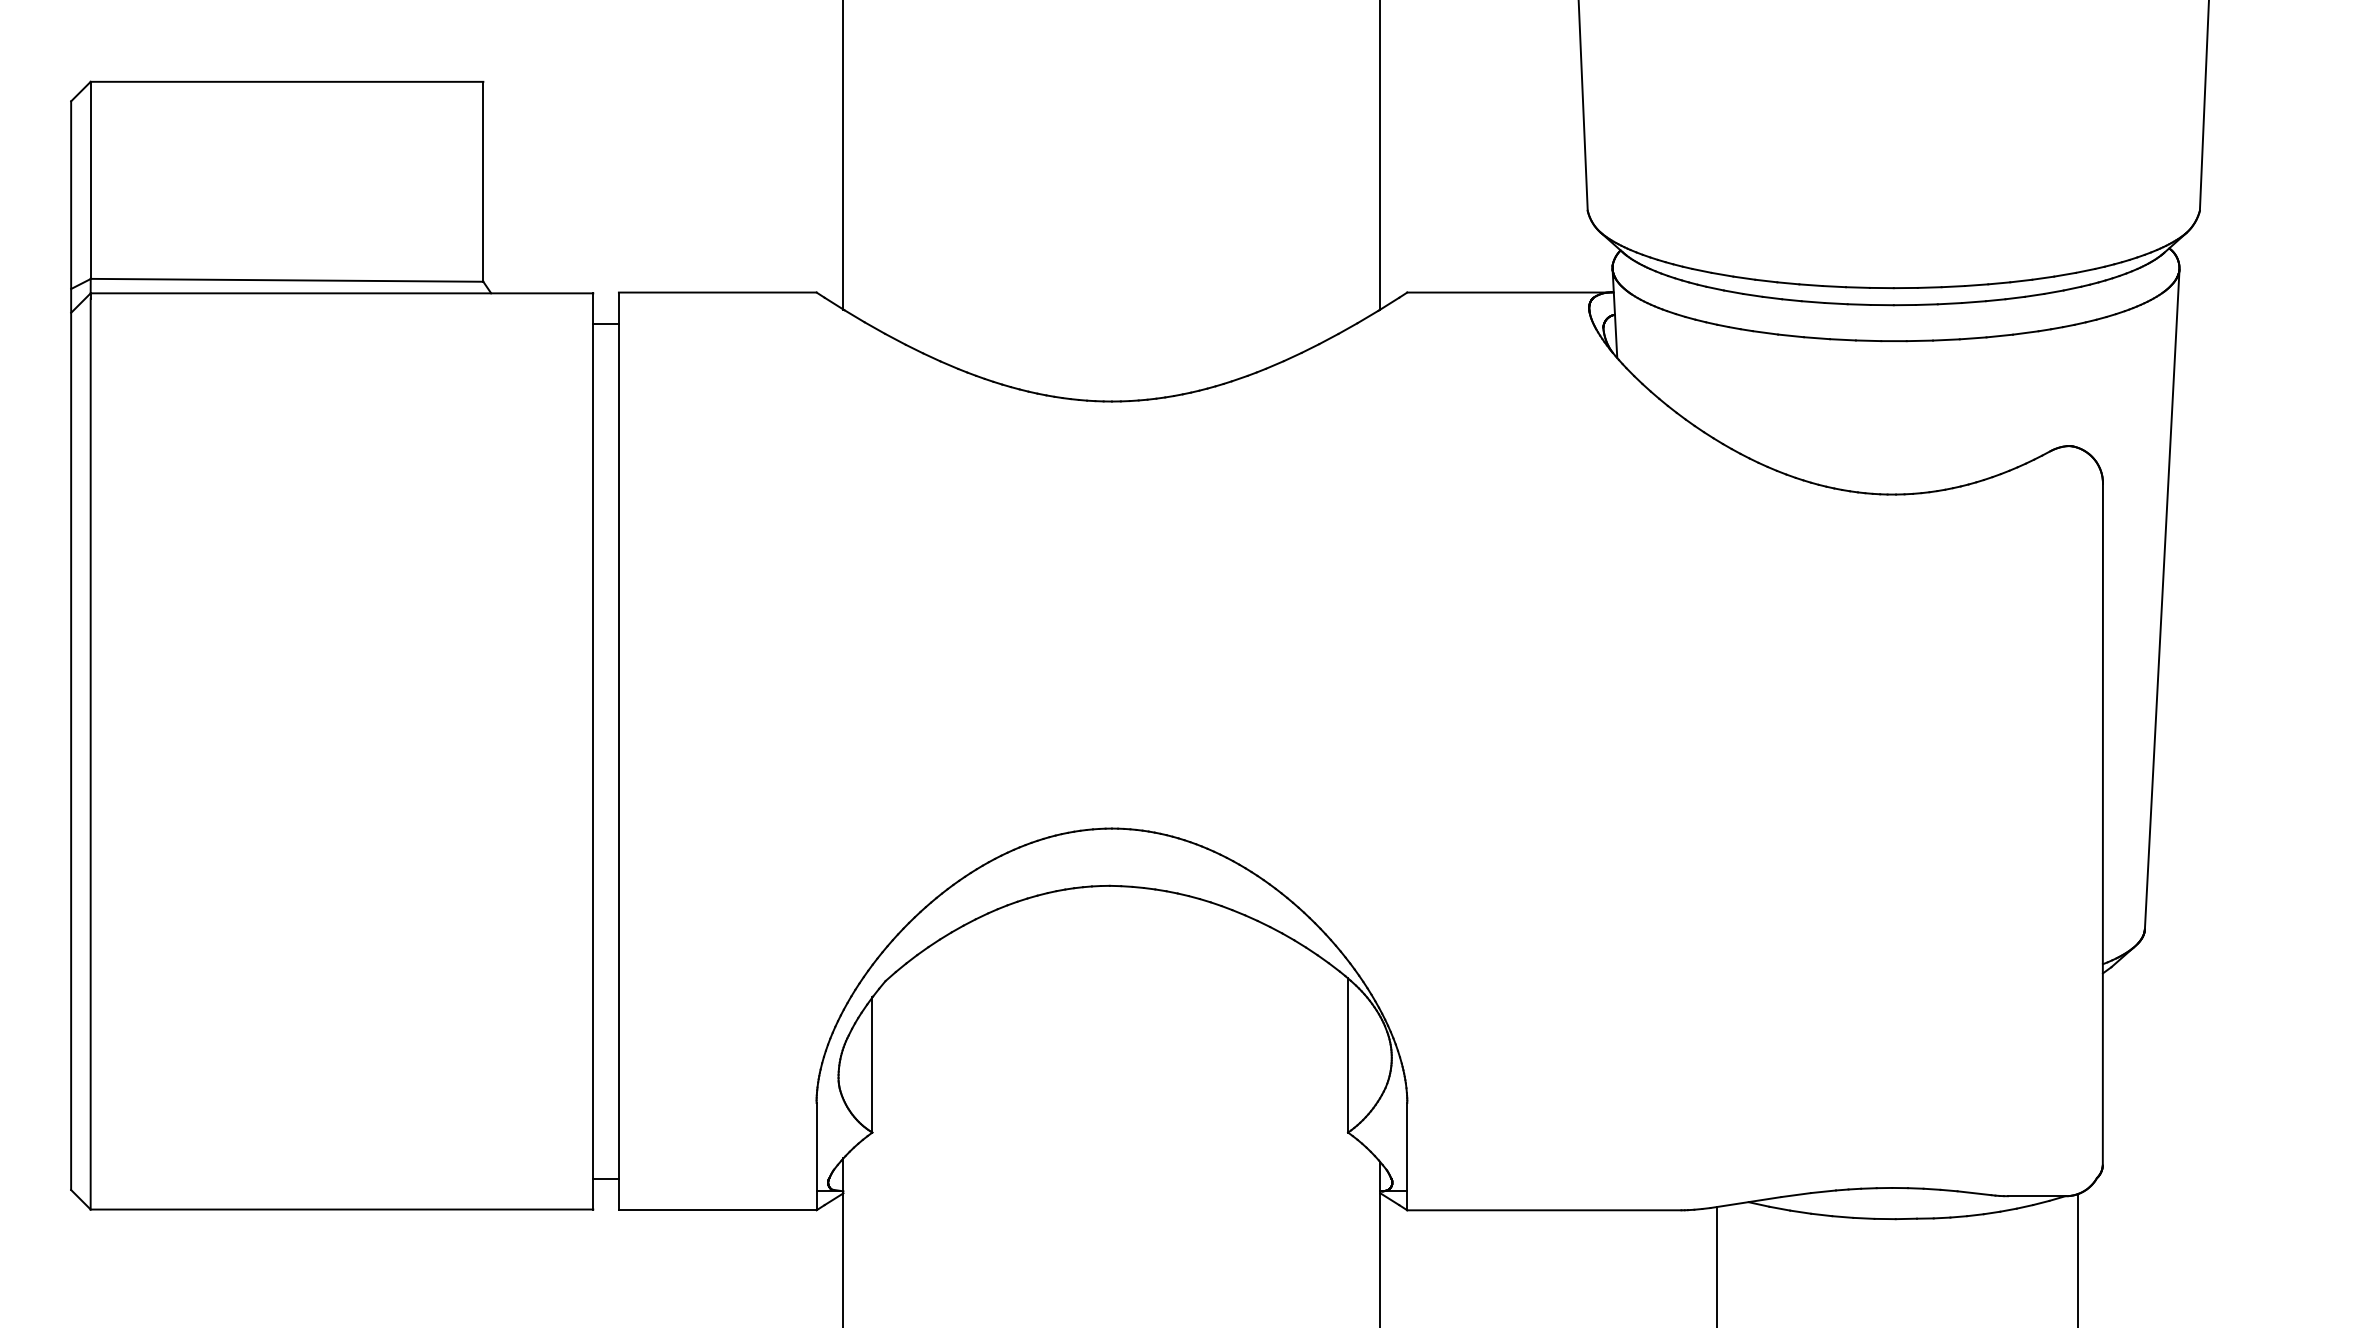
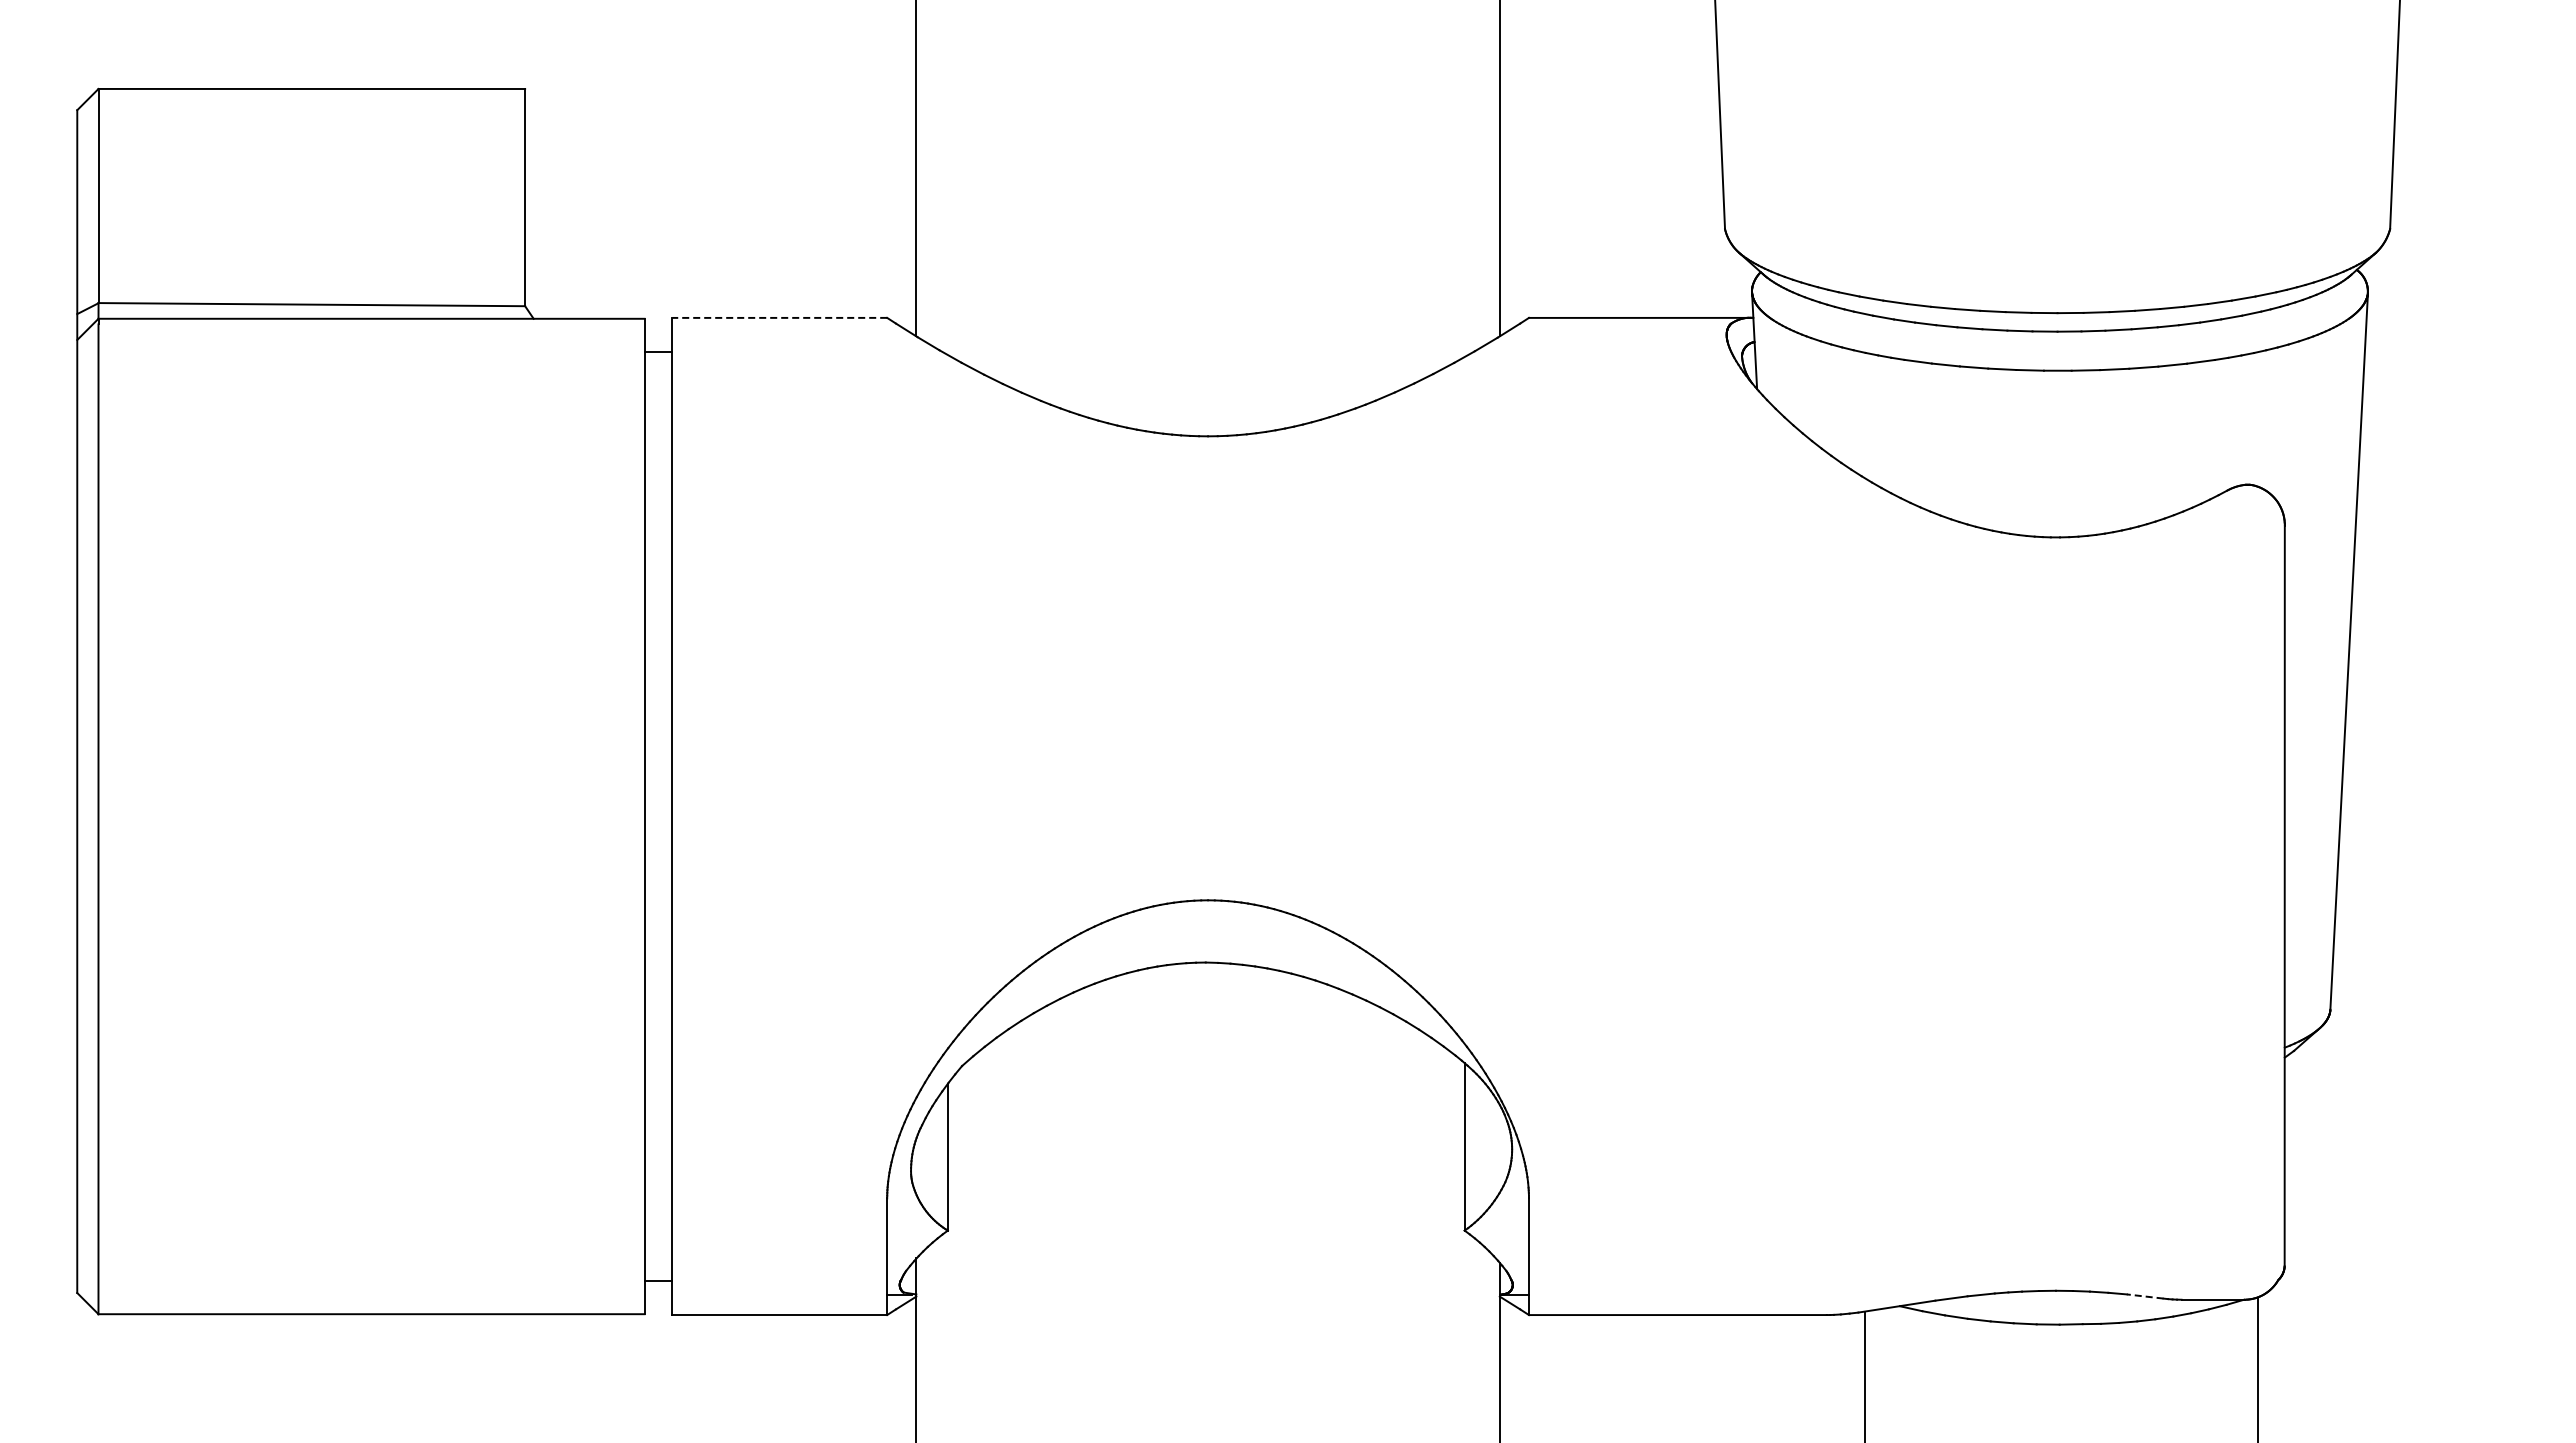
line: (717, 292) -> (779, 317), solid -> dashed
line: (1973, 1193) -> (2144, 1296), solid -> dashed

